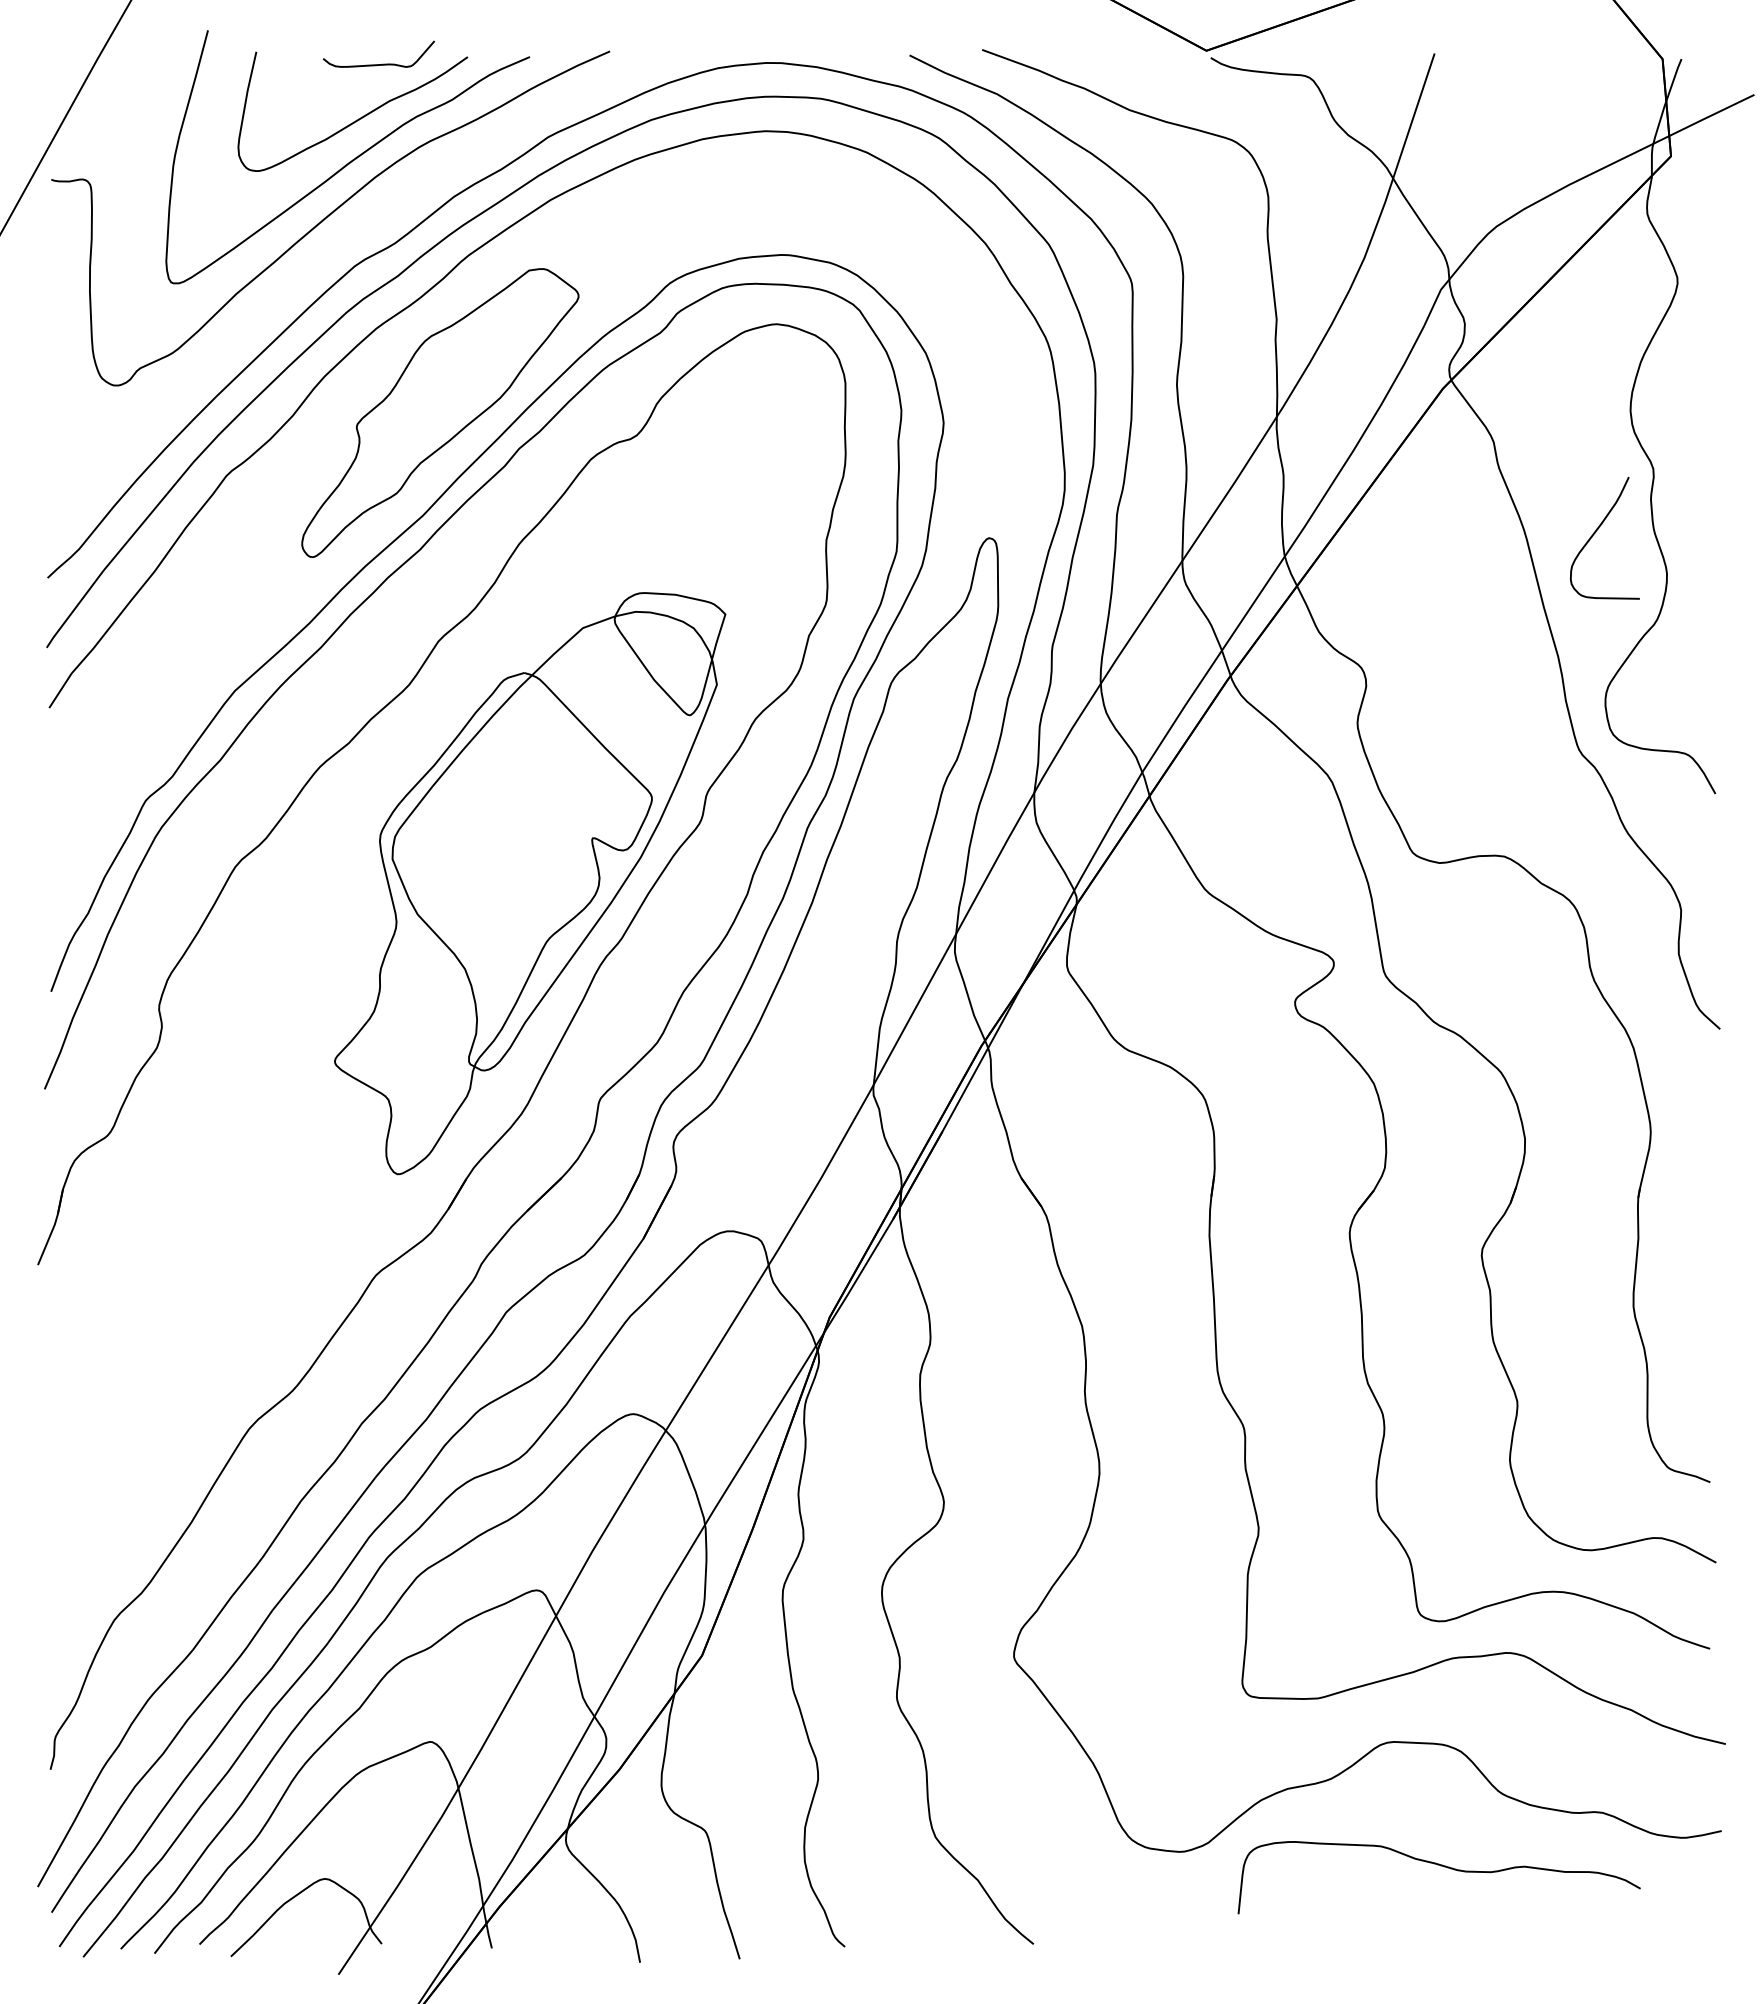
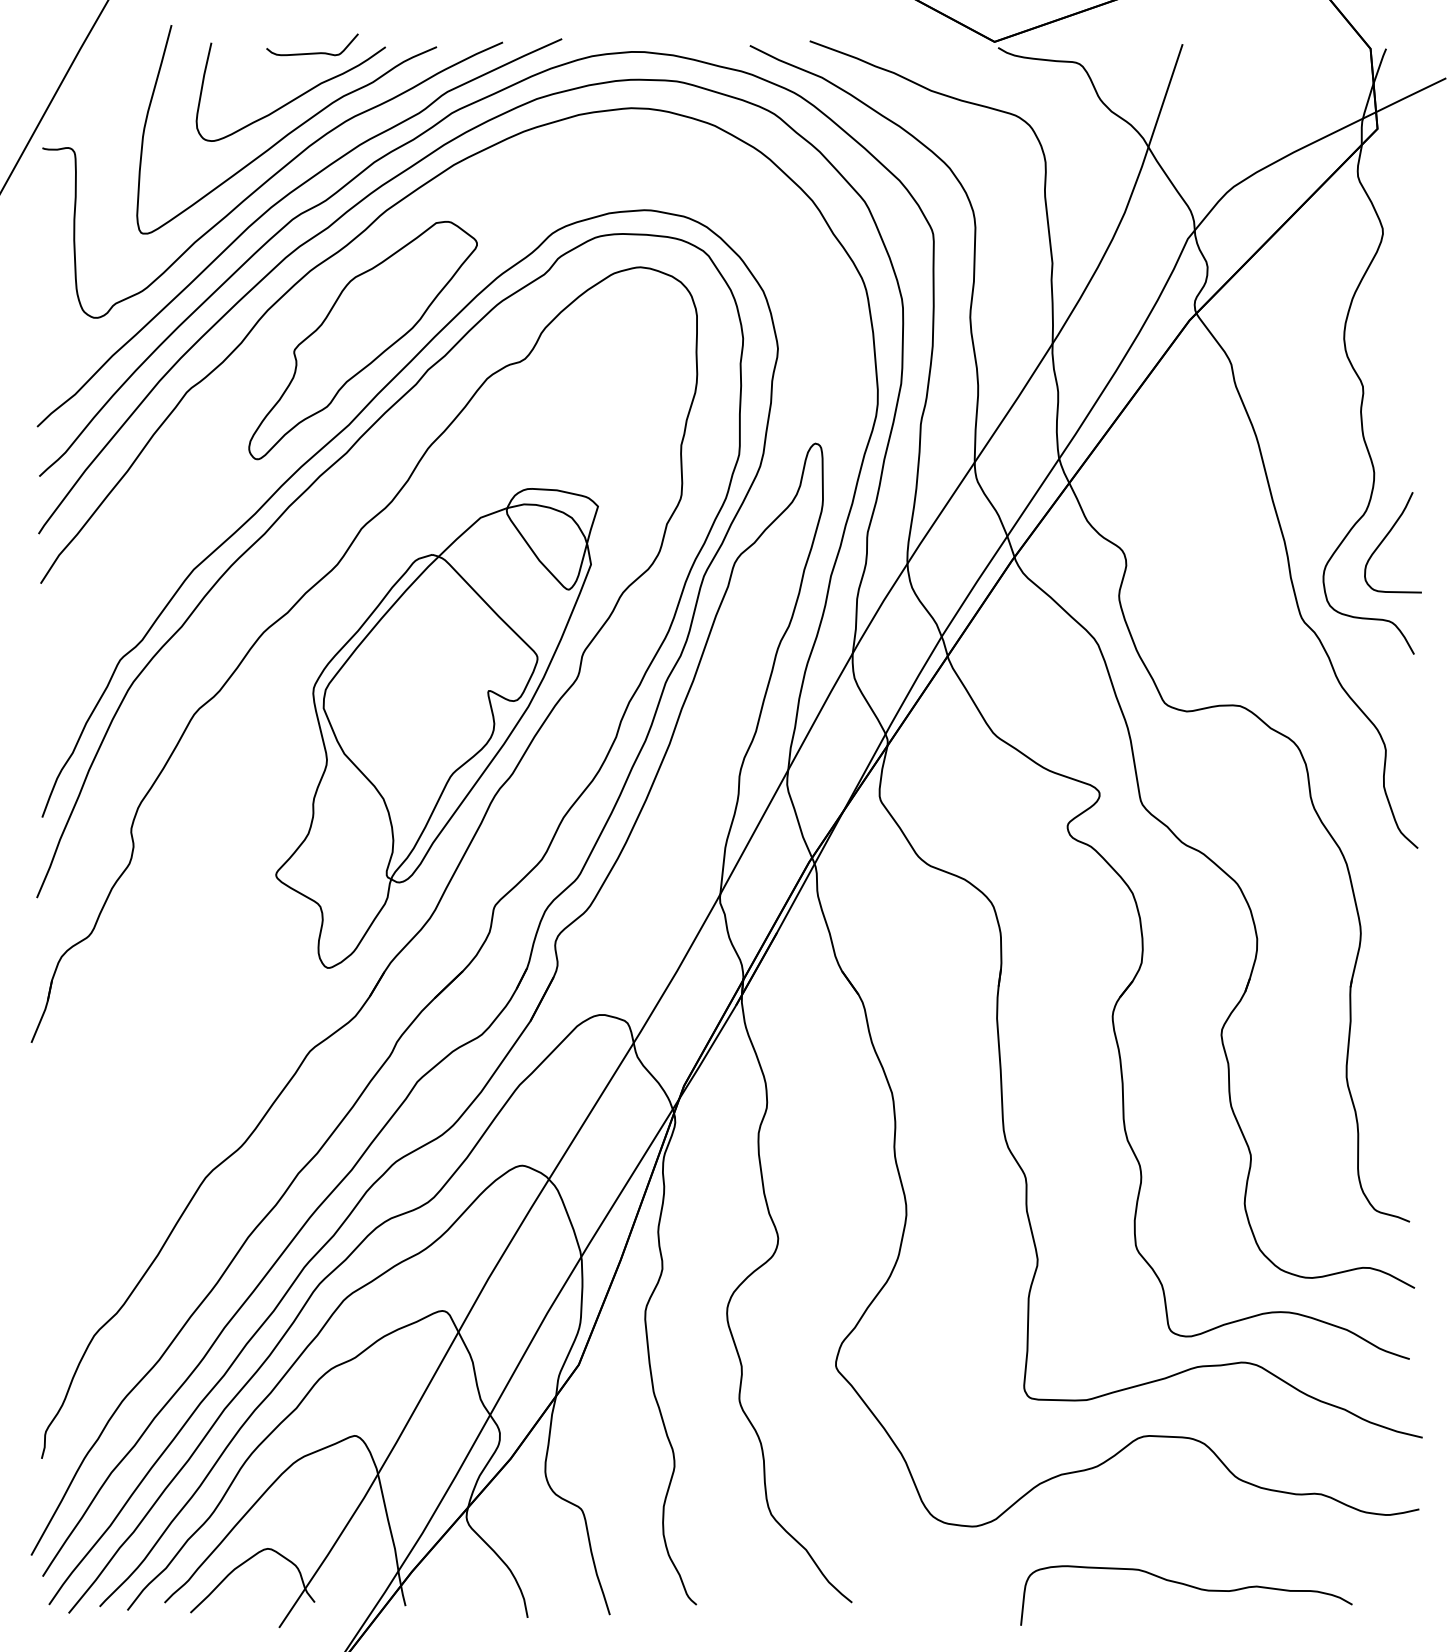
curve: (337, 246) -> (278, 203), added
curve: (1596, 532) -> (1386, 537), moved
curve: (1440, 1866) -> (1187, 1586), moved

